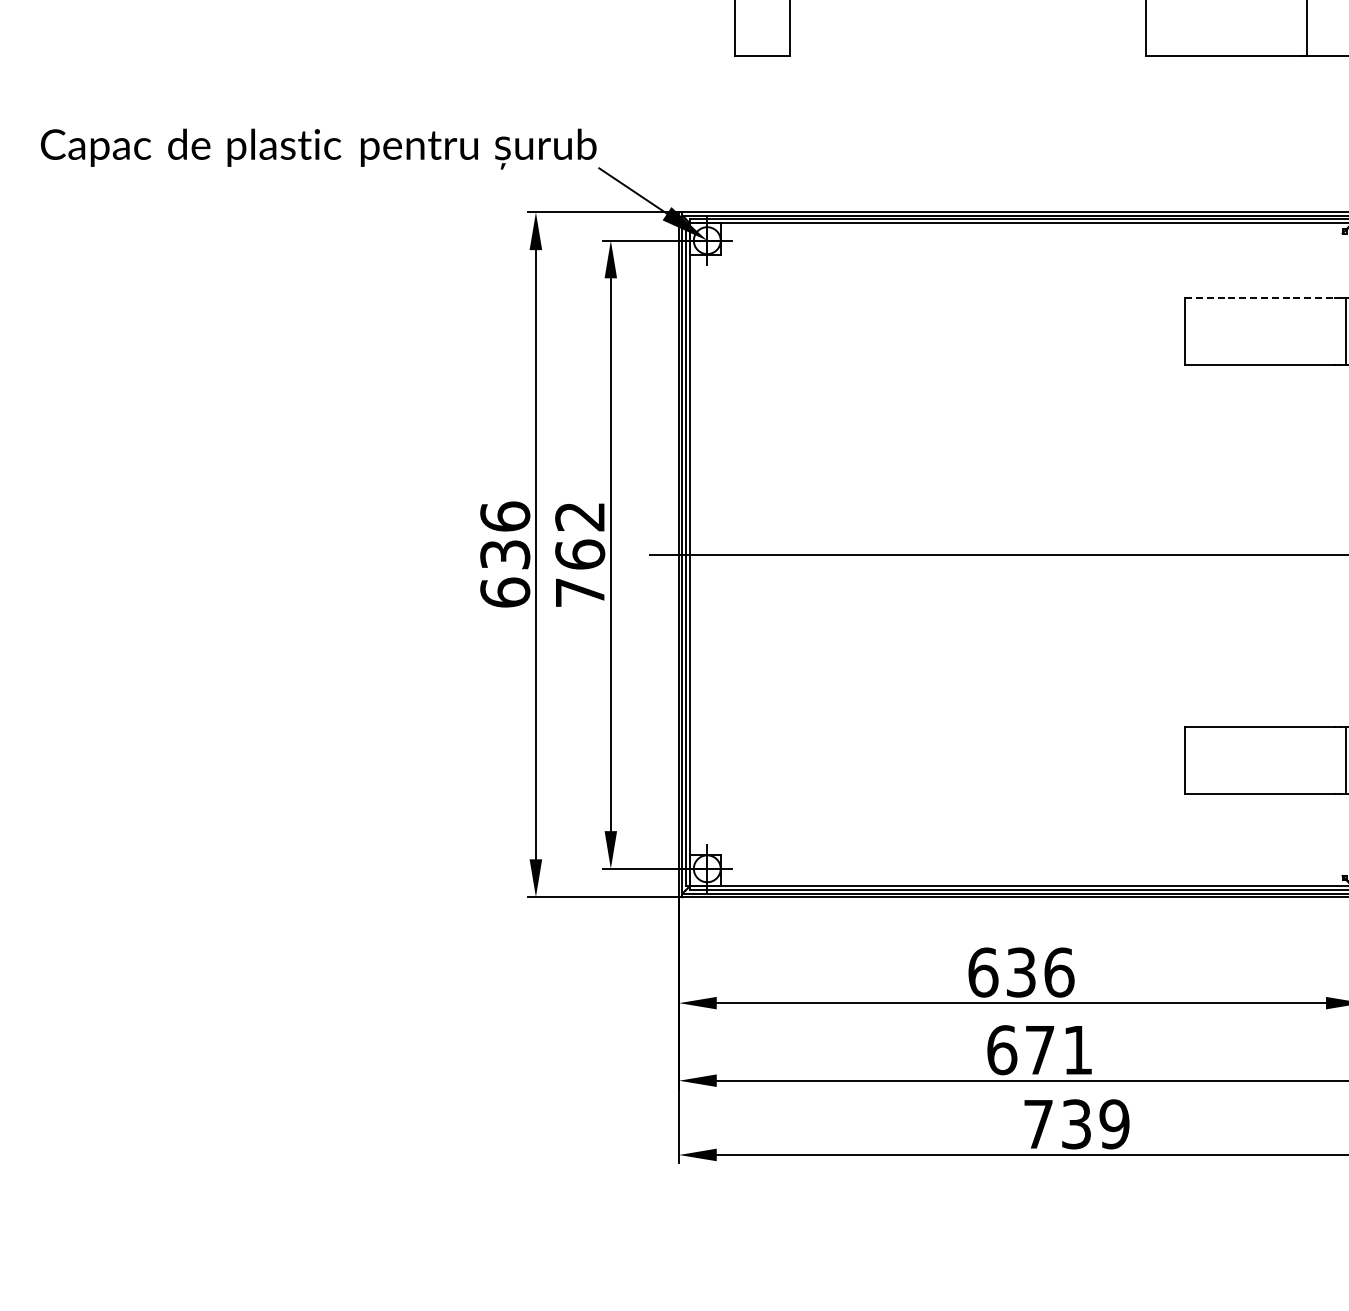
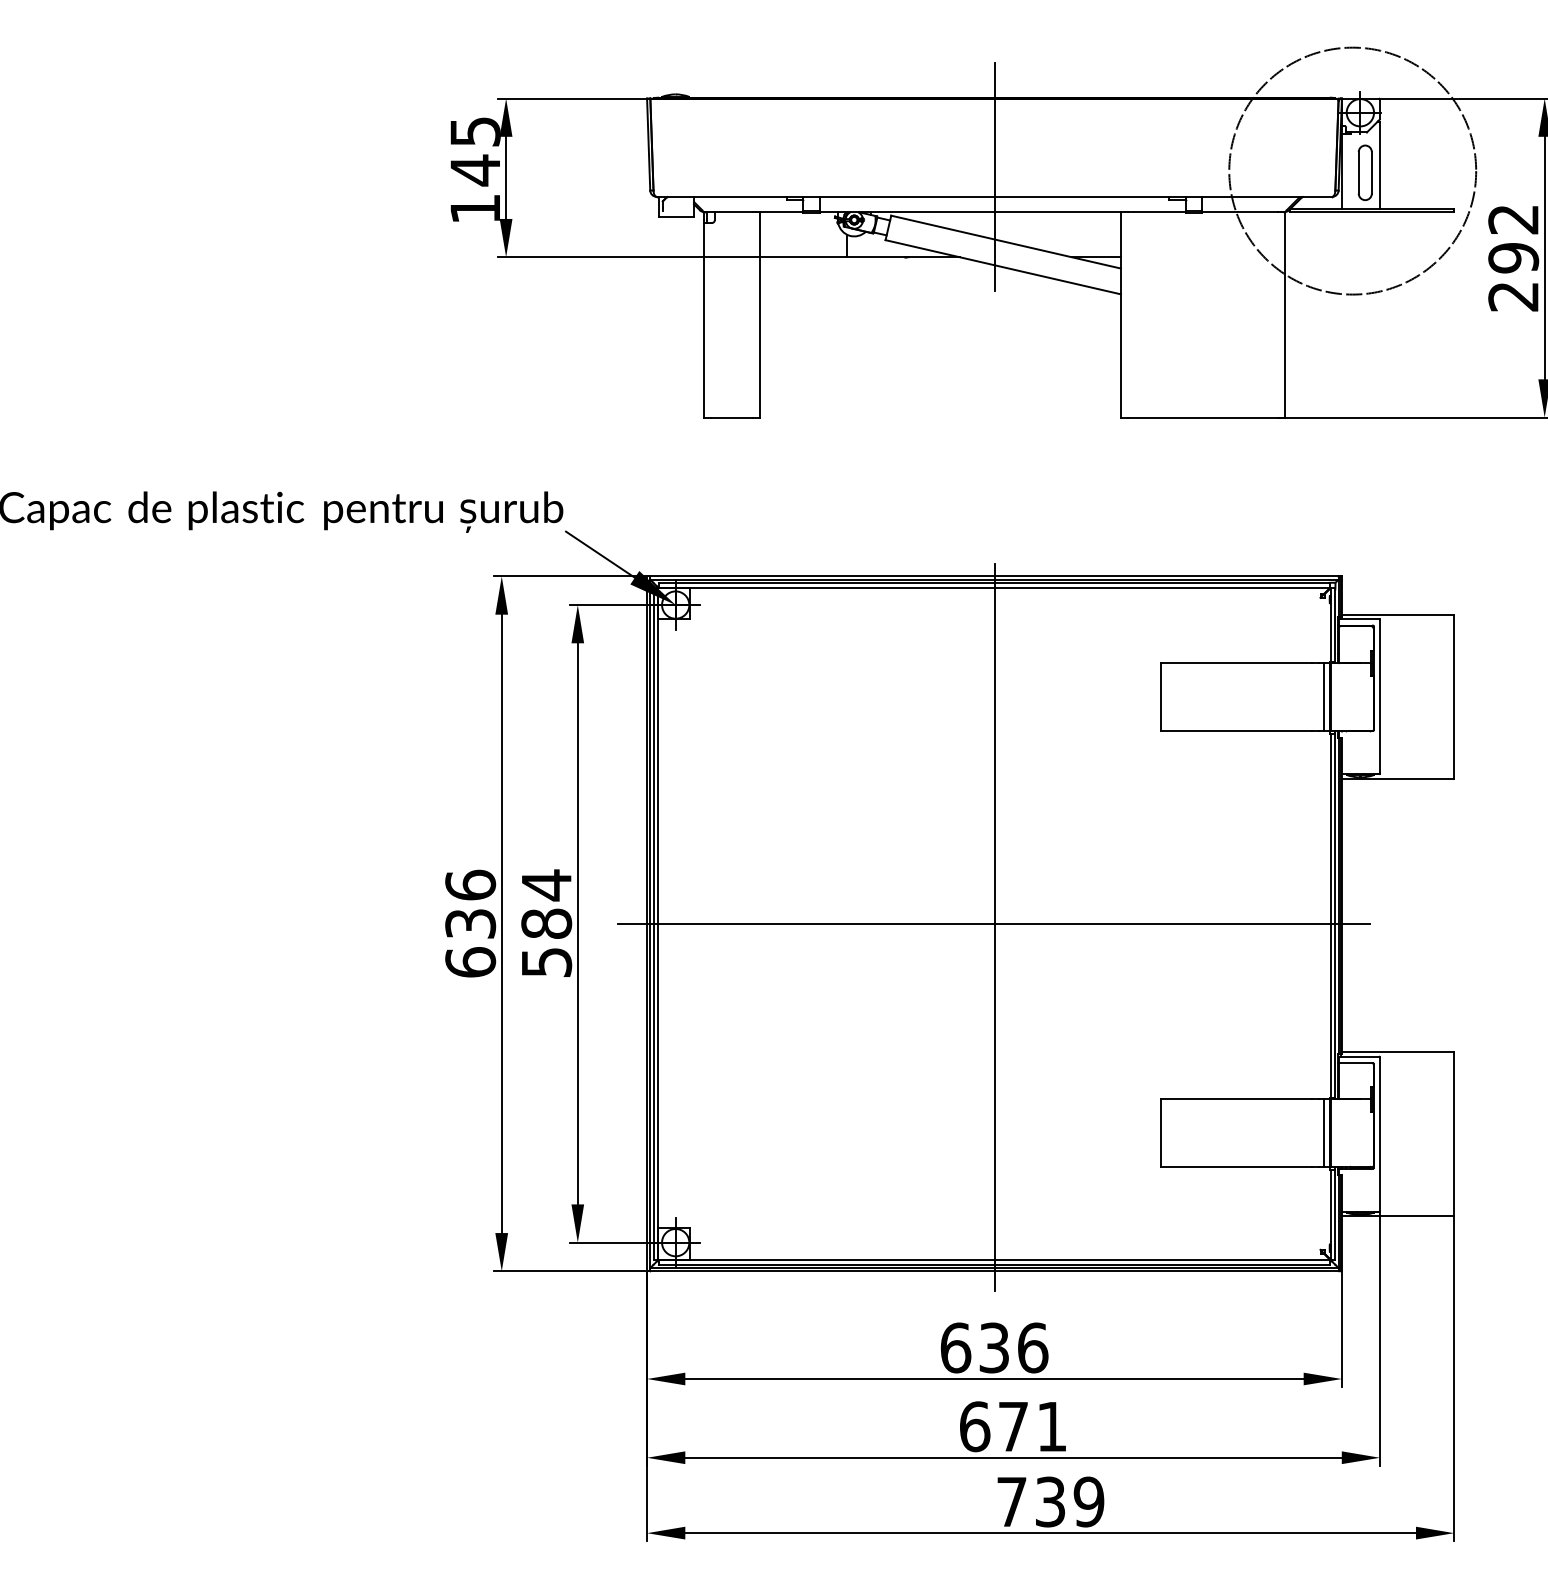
line: (1259, 298) -> (1236, 663), dashed -> solid
text: (580, 553) -> (546, 922), 762 -> 584
line: (1021, 557) -> (994, 926), added

